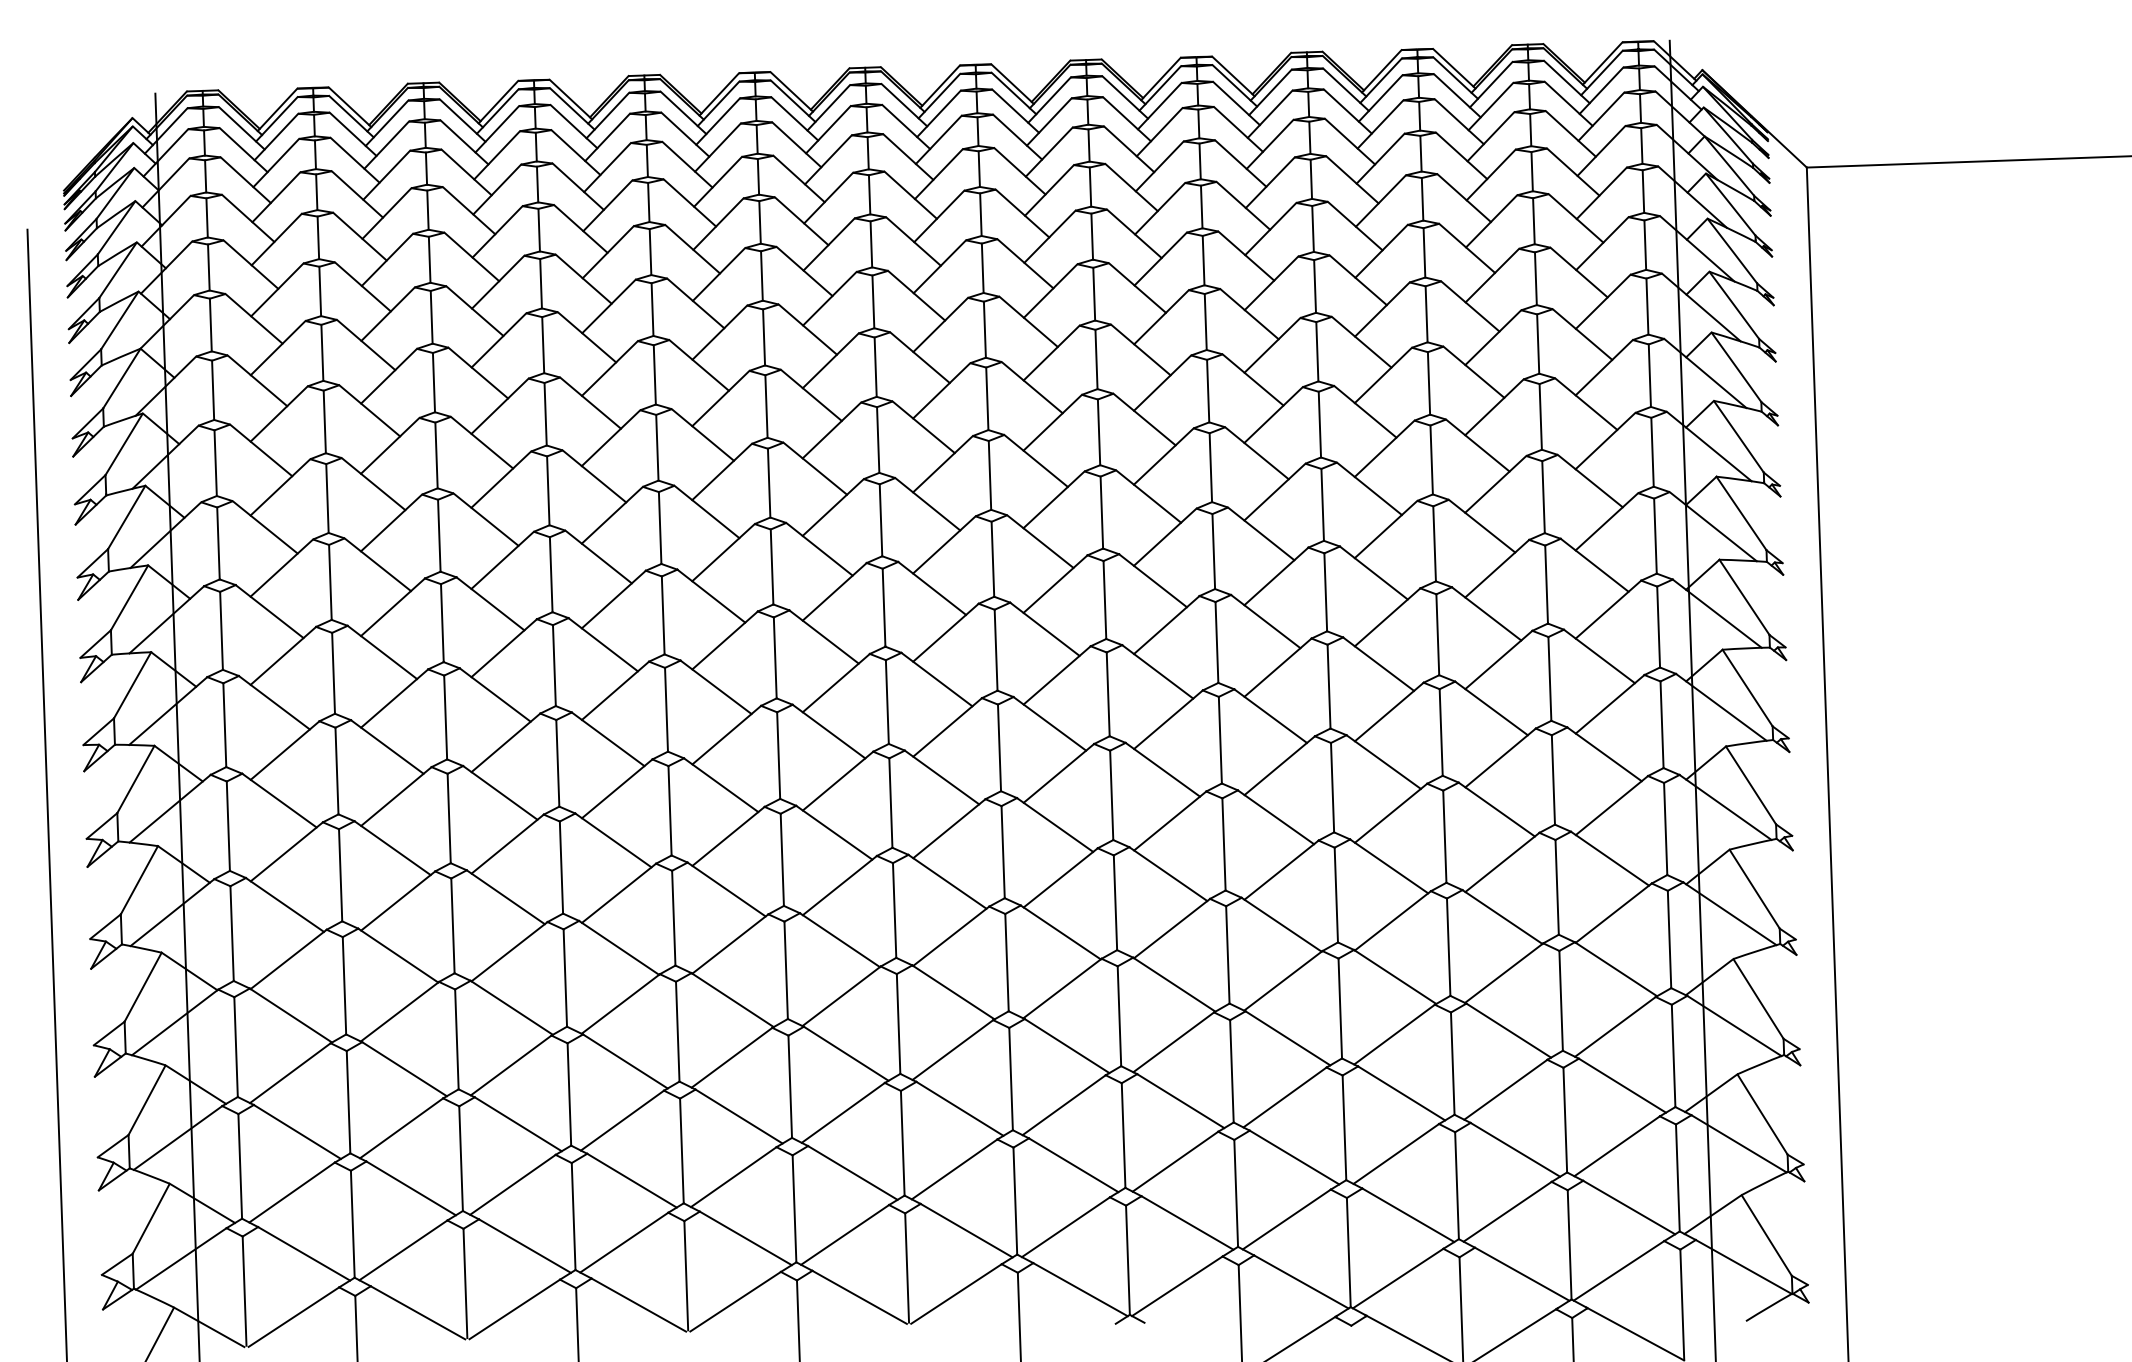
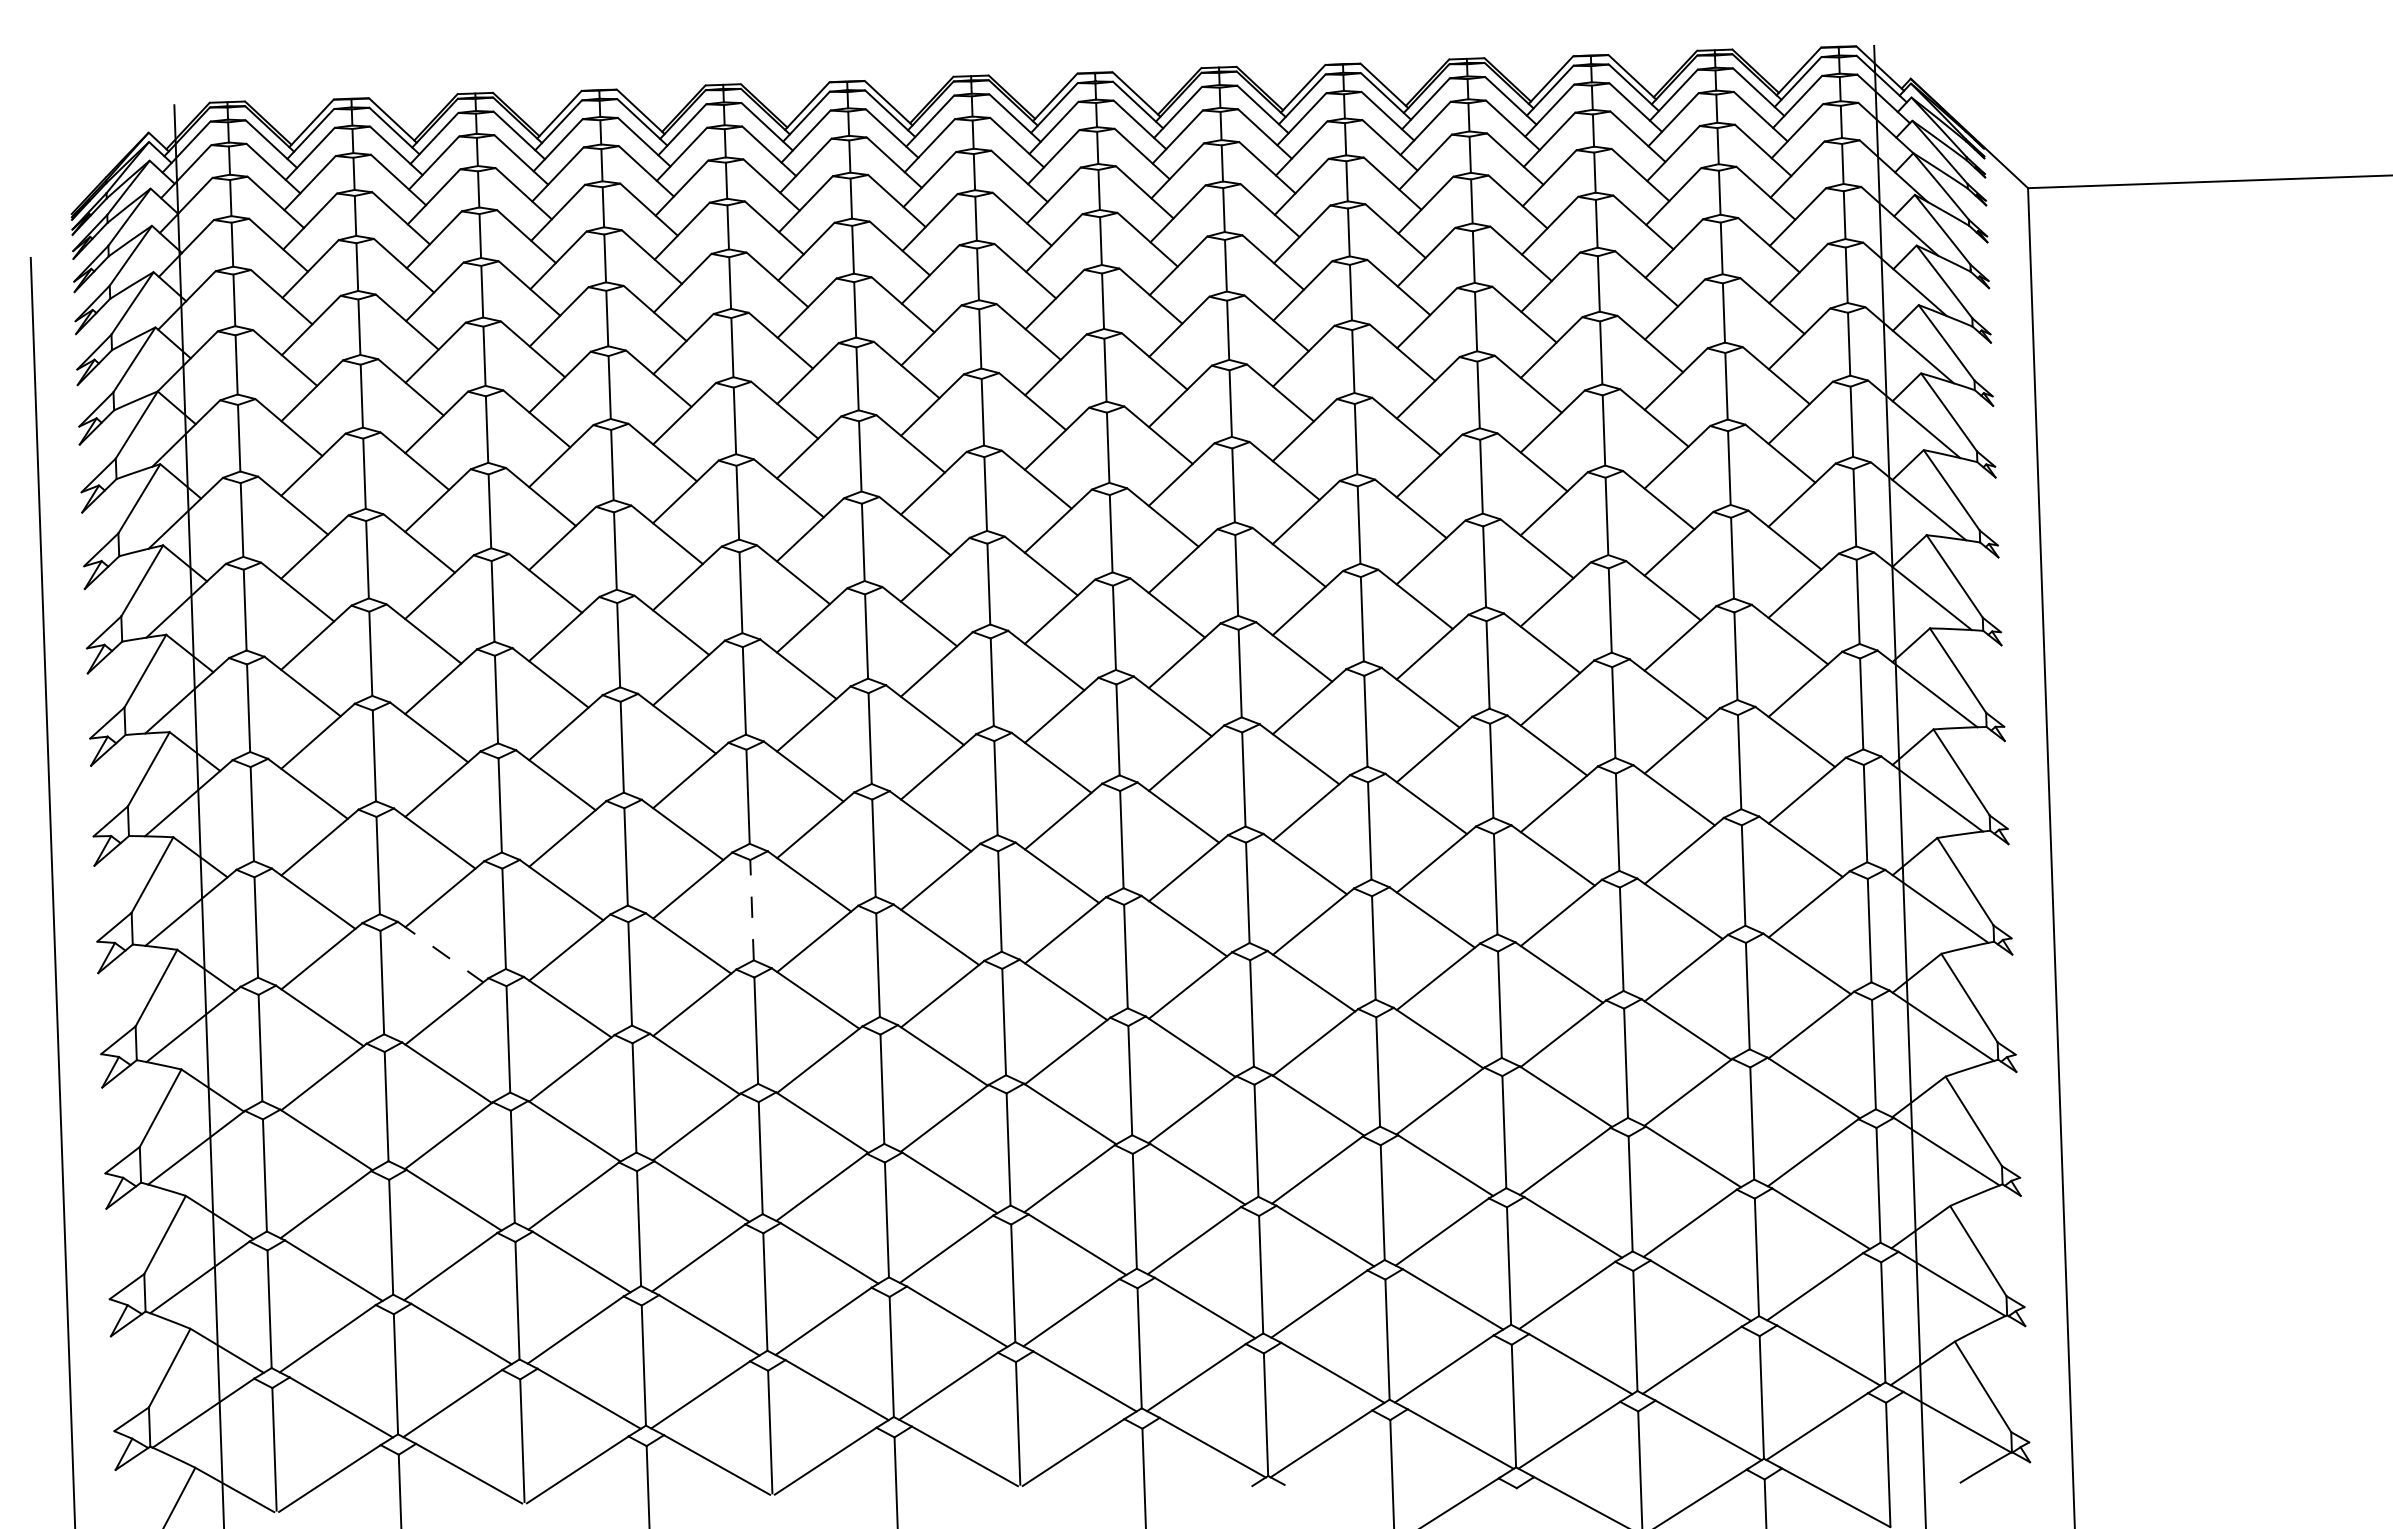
line: (670, 810) -> (752, 909), solid -> dashed
line: (393, 848) -> (441, 952), solid -> dashed

